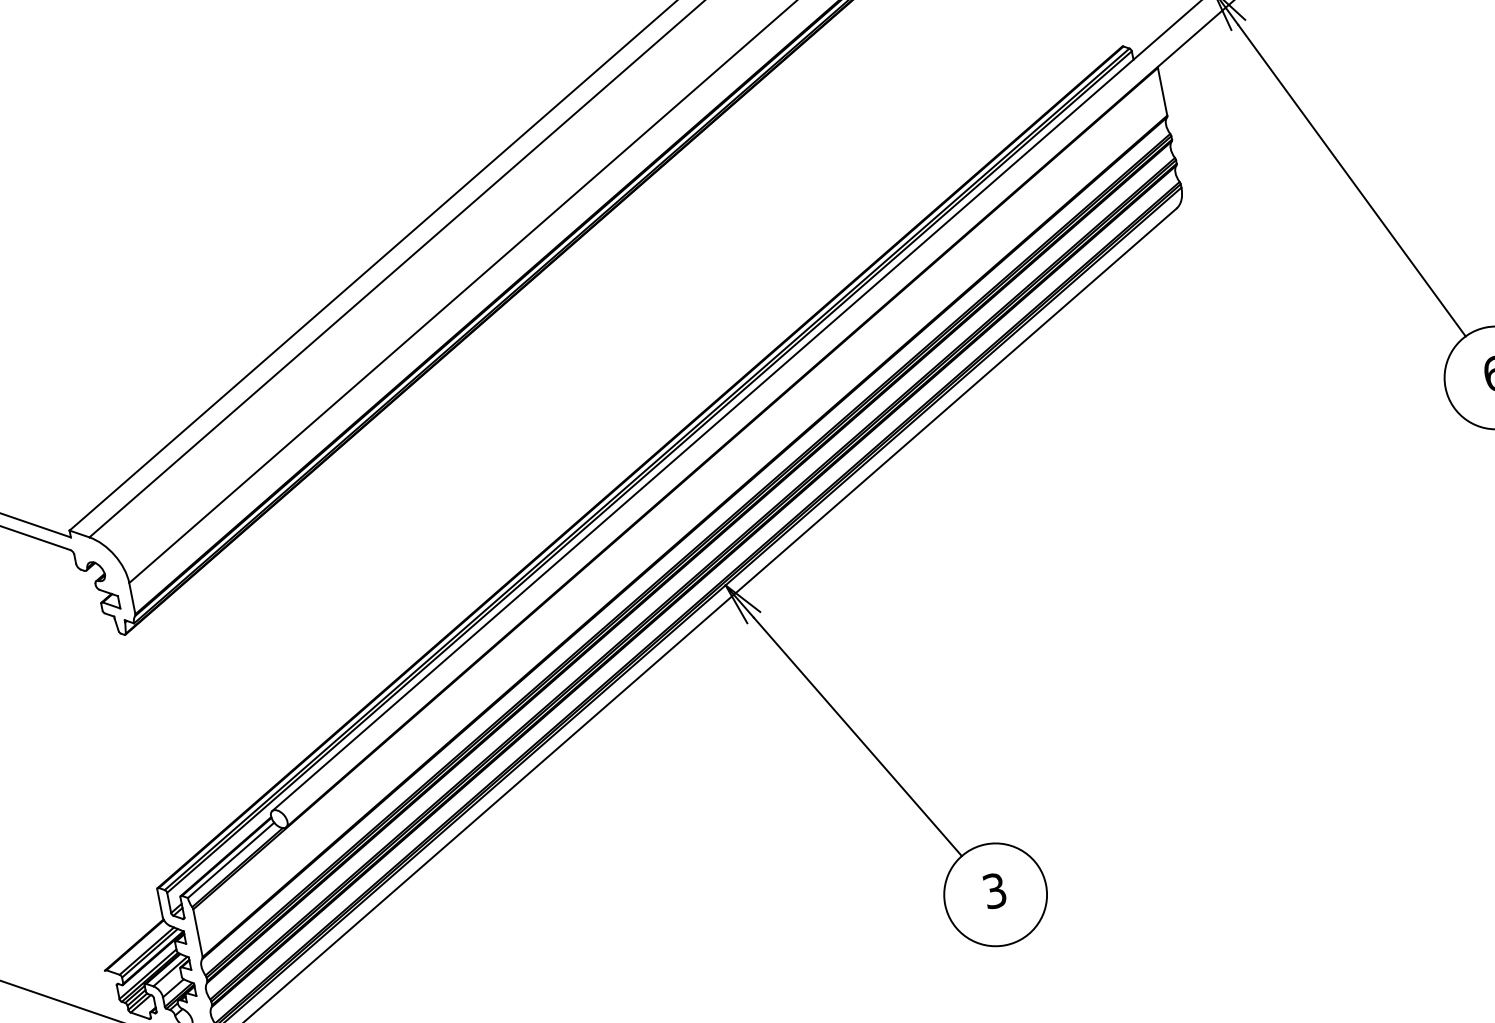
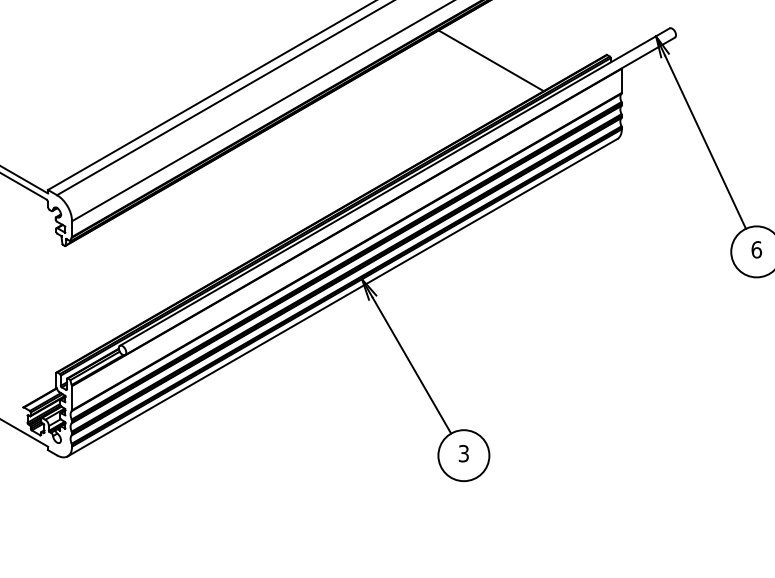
line: (894, 102) -> (490, 60), added

